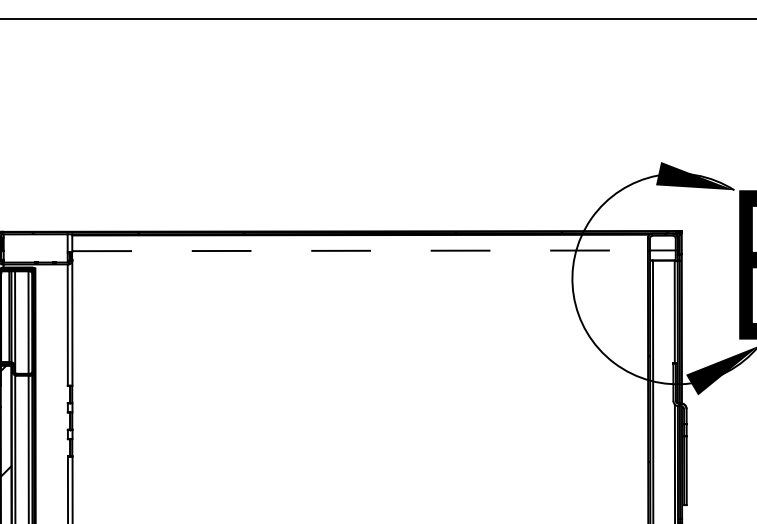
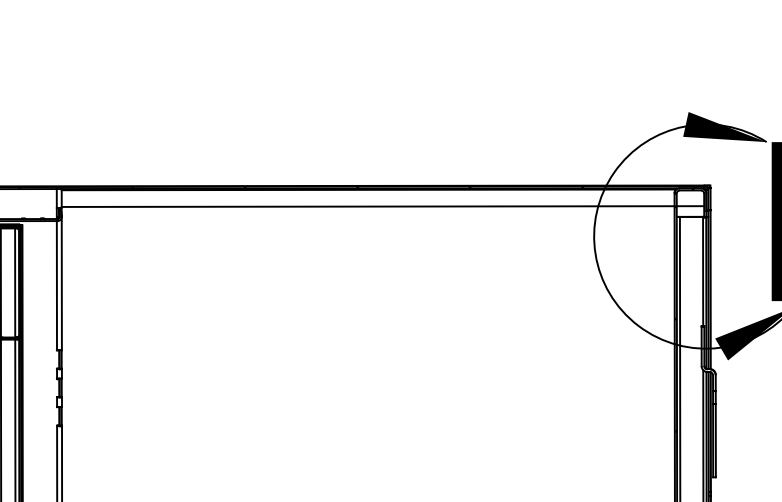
line: (360, 250) -> (368, 206), dashed -> solid

